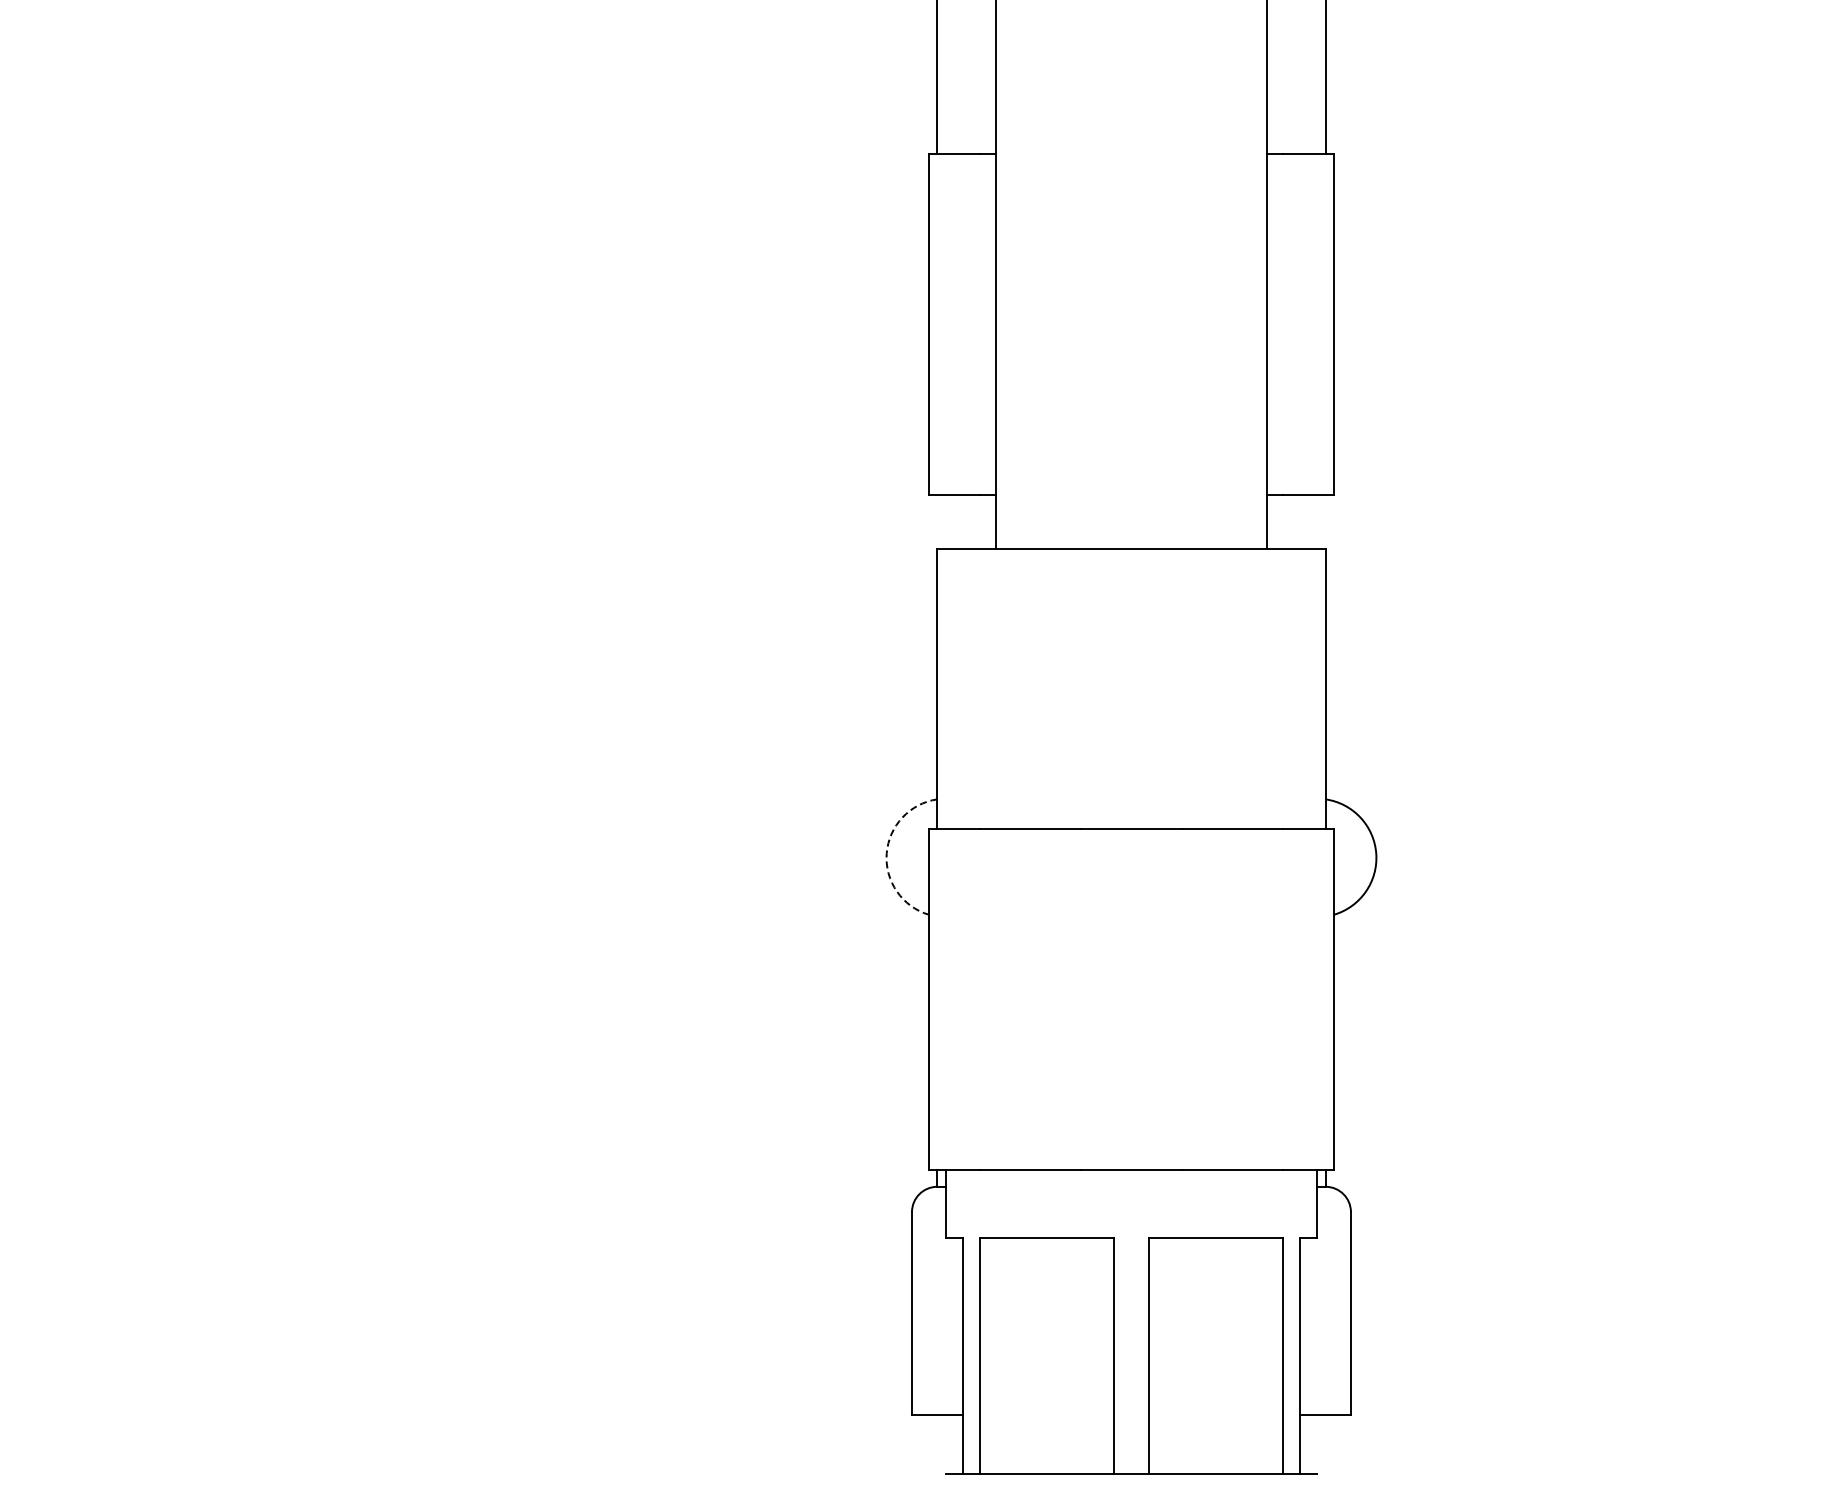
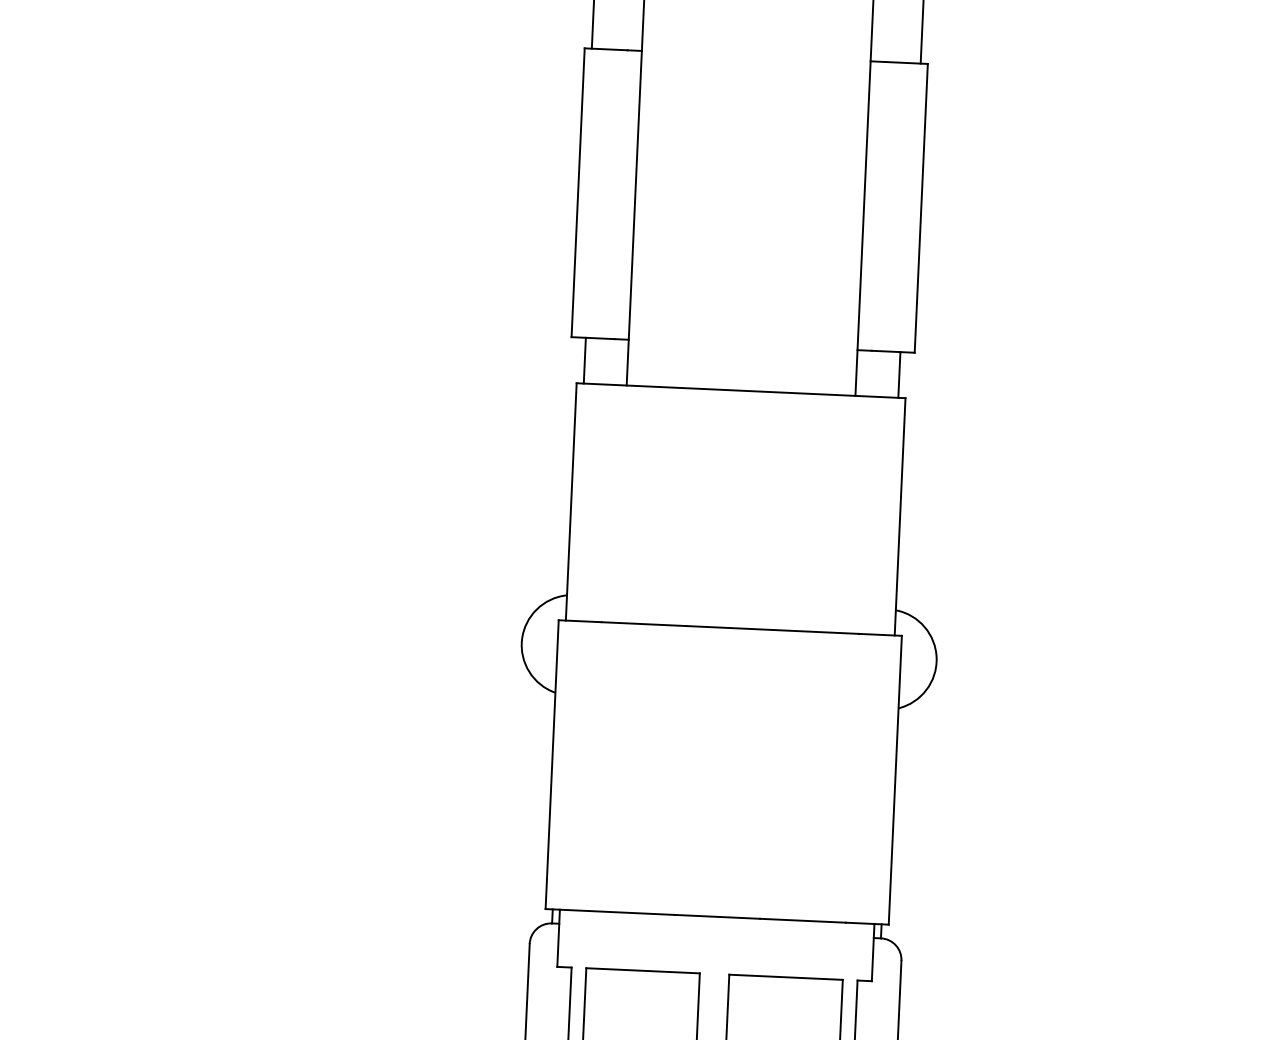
line: (945, 521) -> (584, 360), added
line: (1317, 521) -> (899, 374), added
arc: (886, 853) -> (521, 639), dashed -> solid

